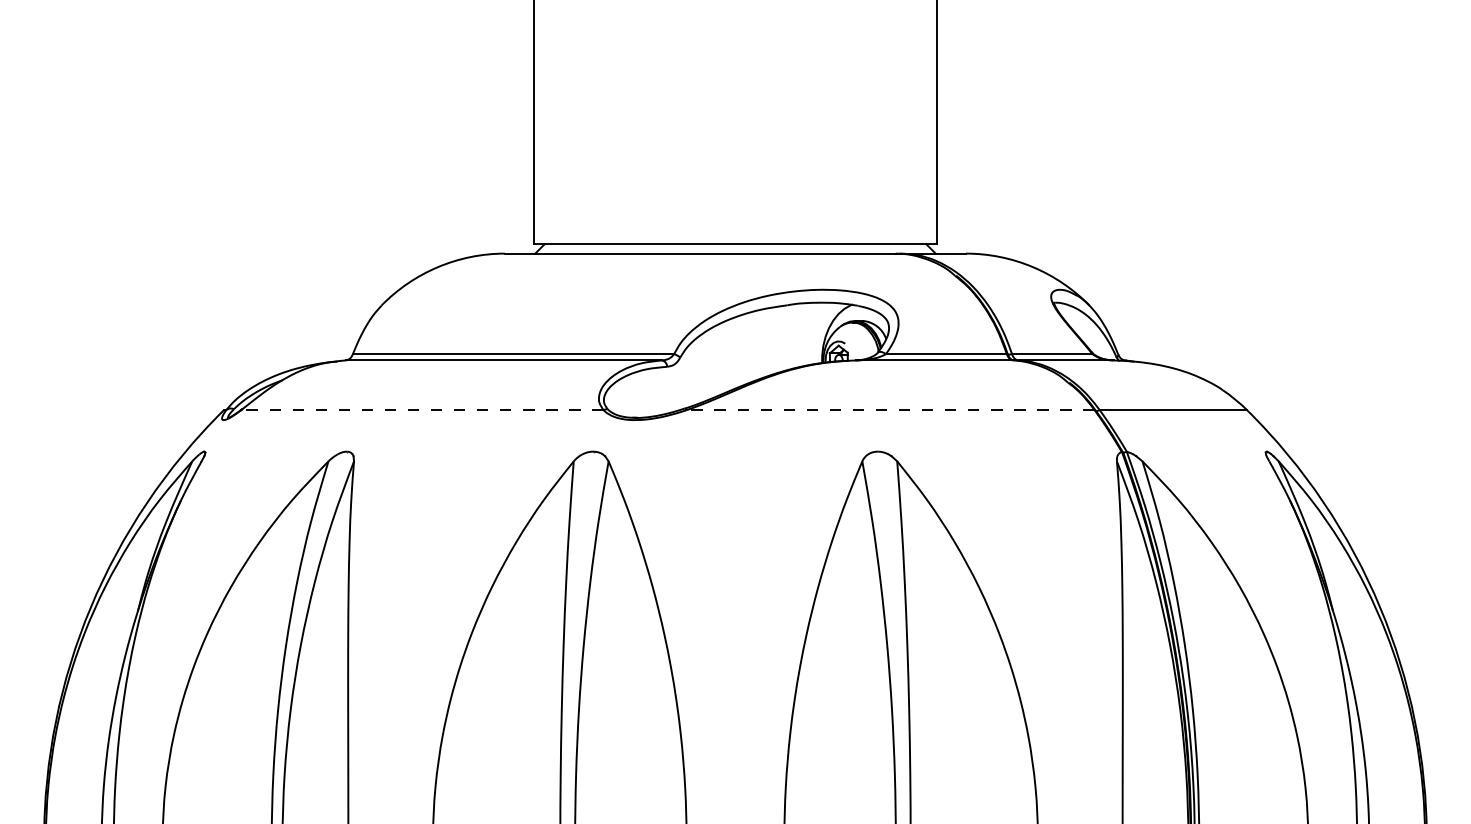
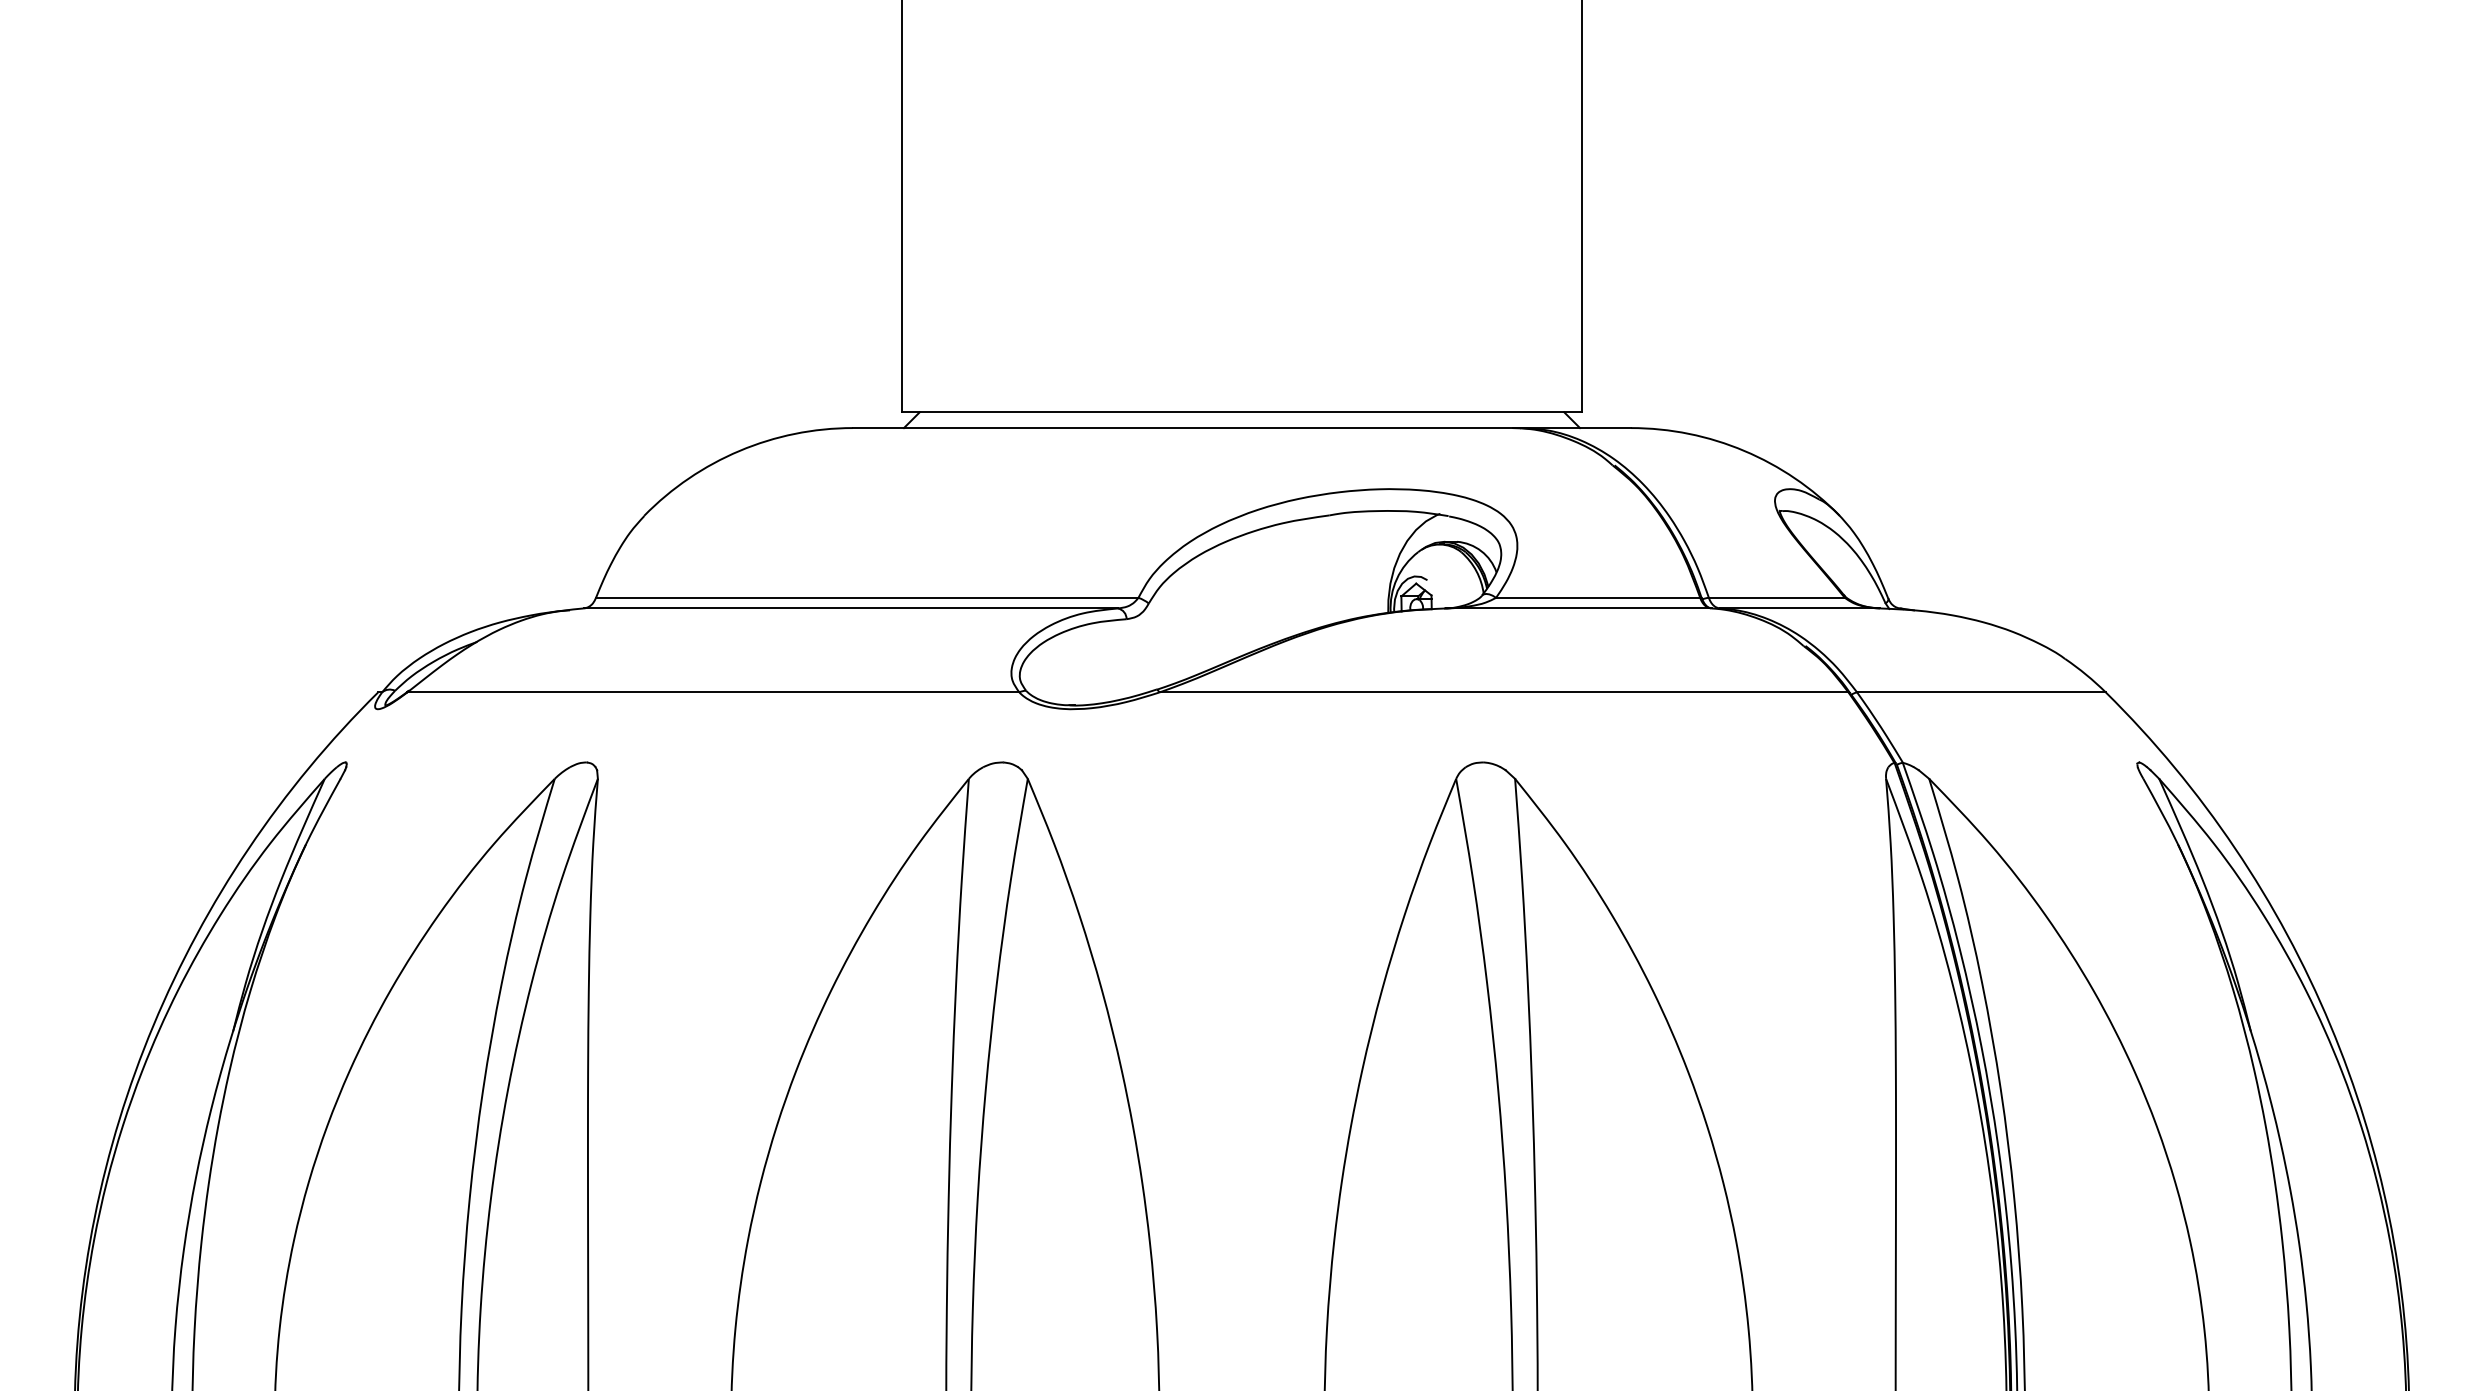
line: (421, 410) -> (711, 692), dashed -> solid
line: (890, 410) -> (1503, 692), dashed -> solid

